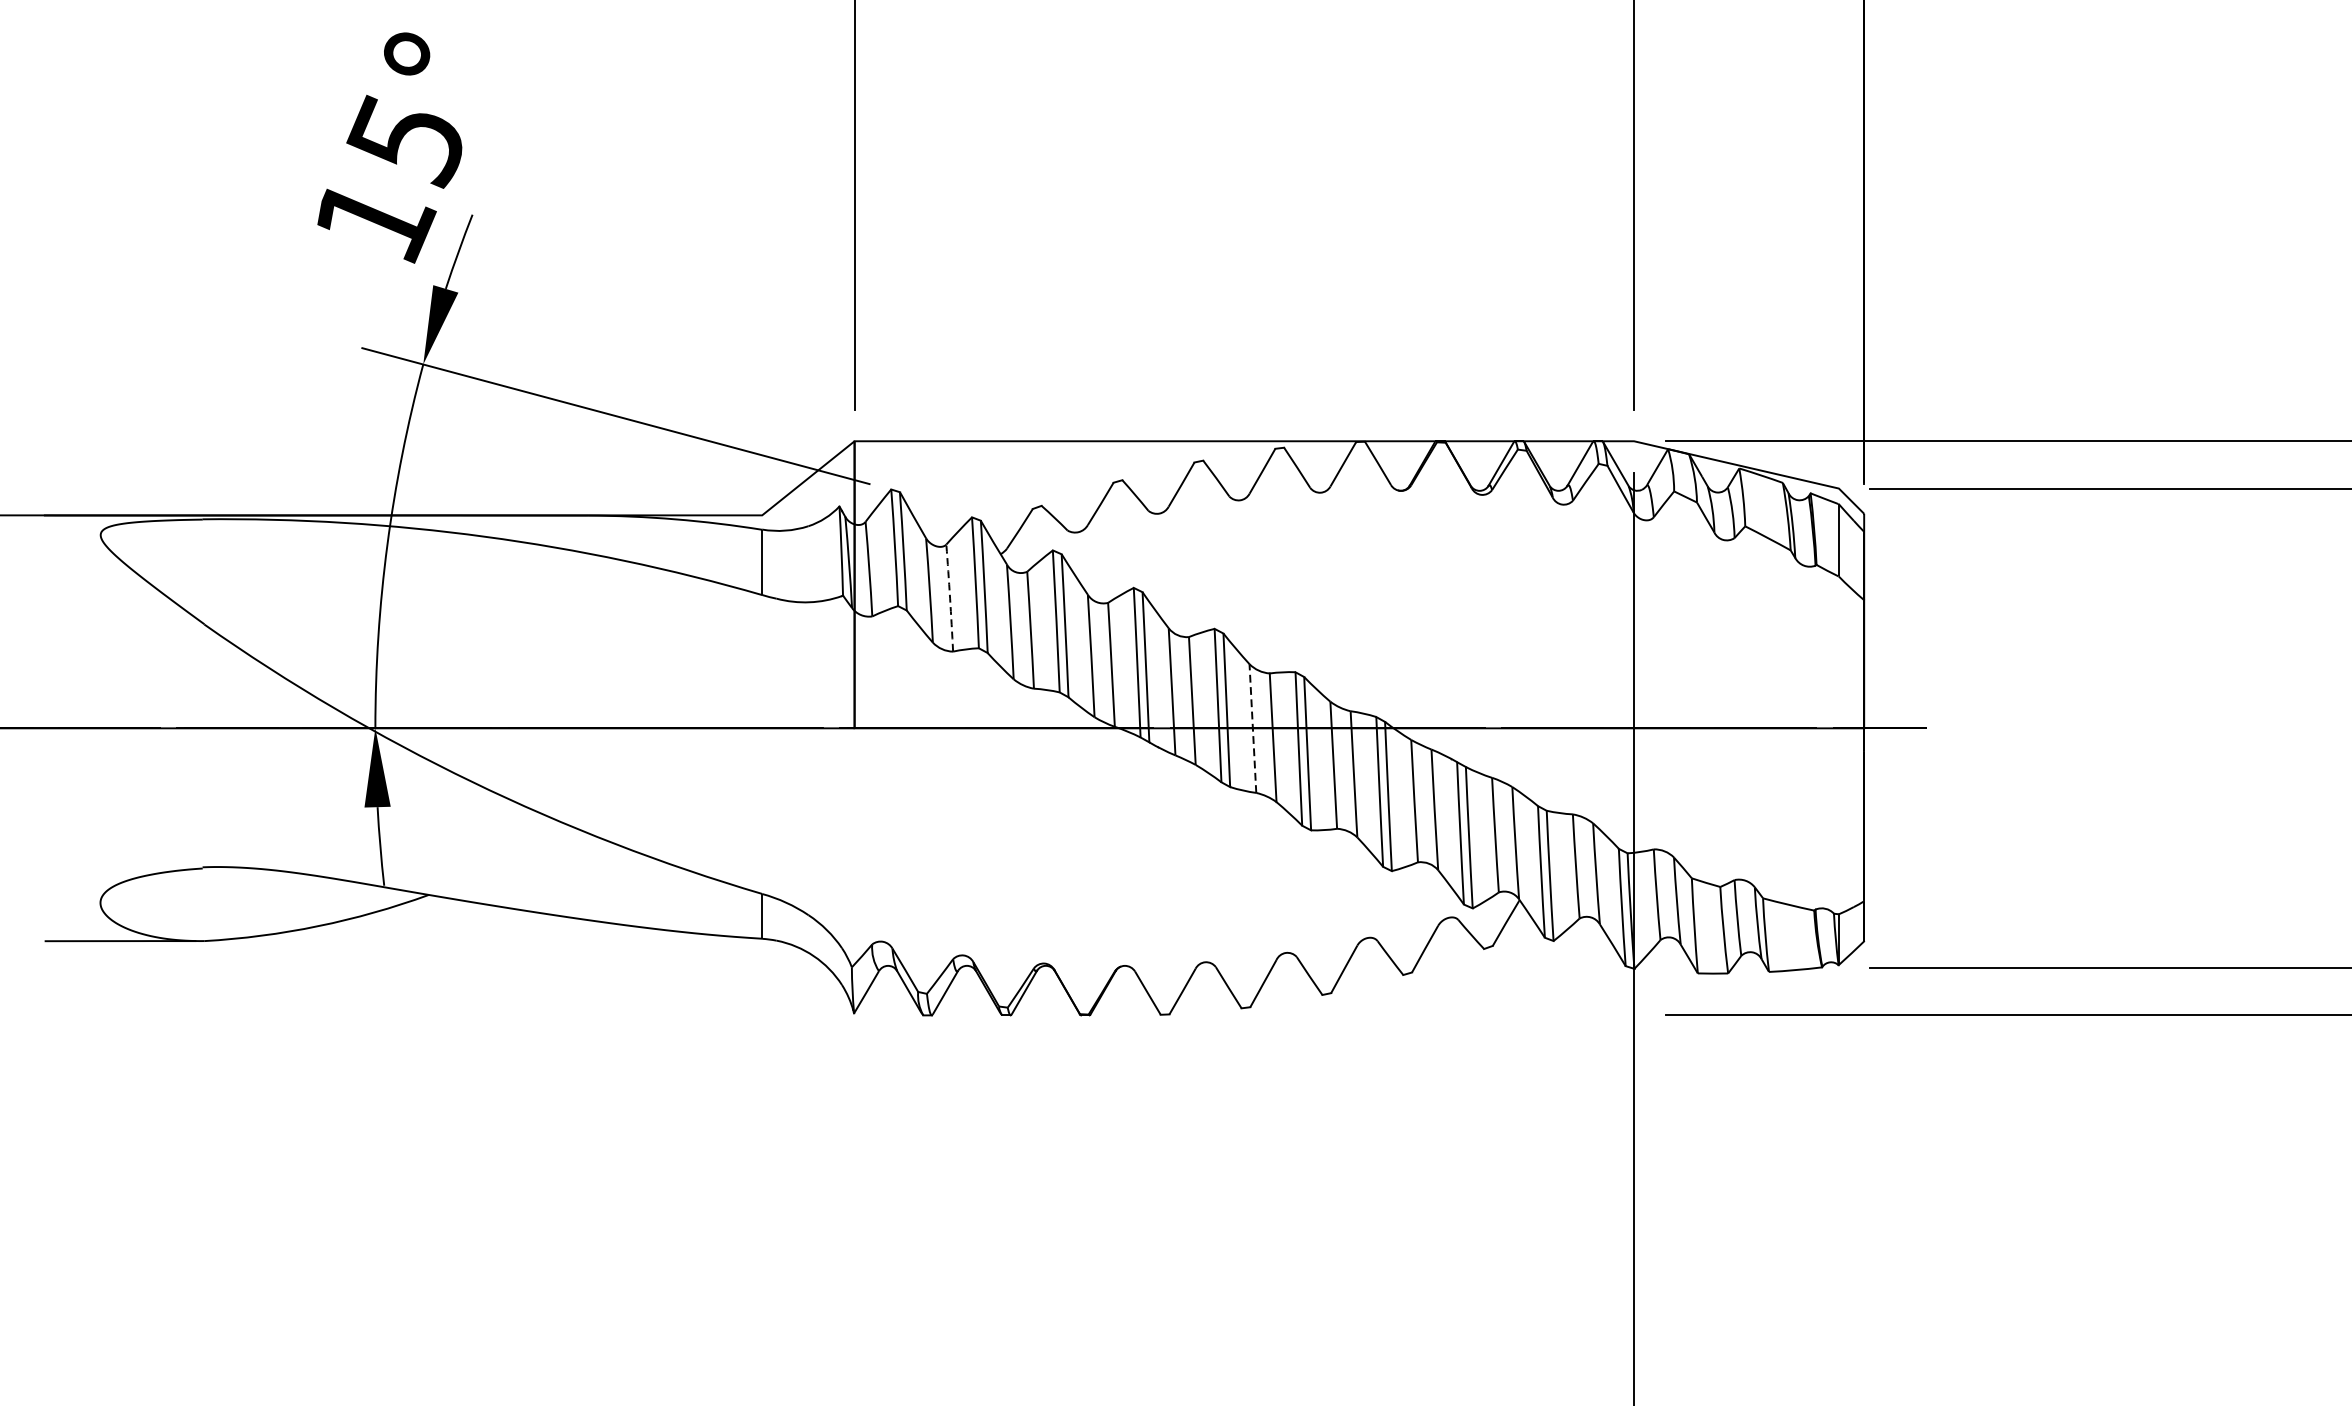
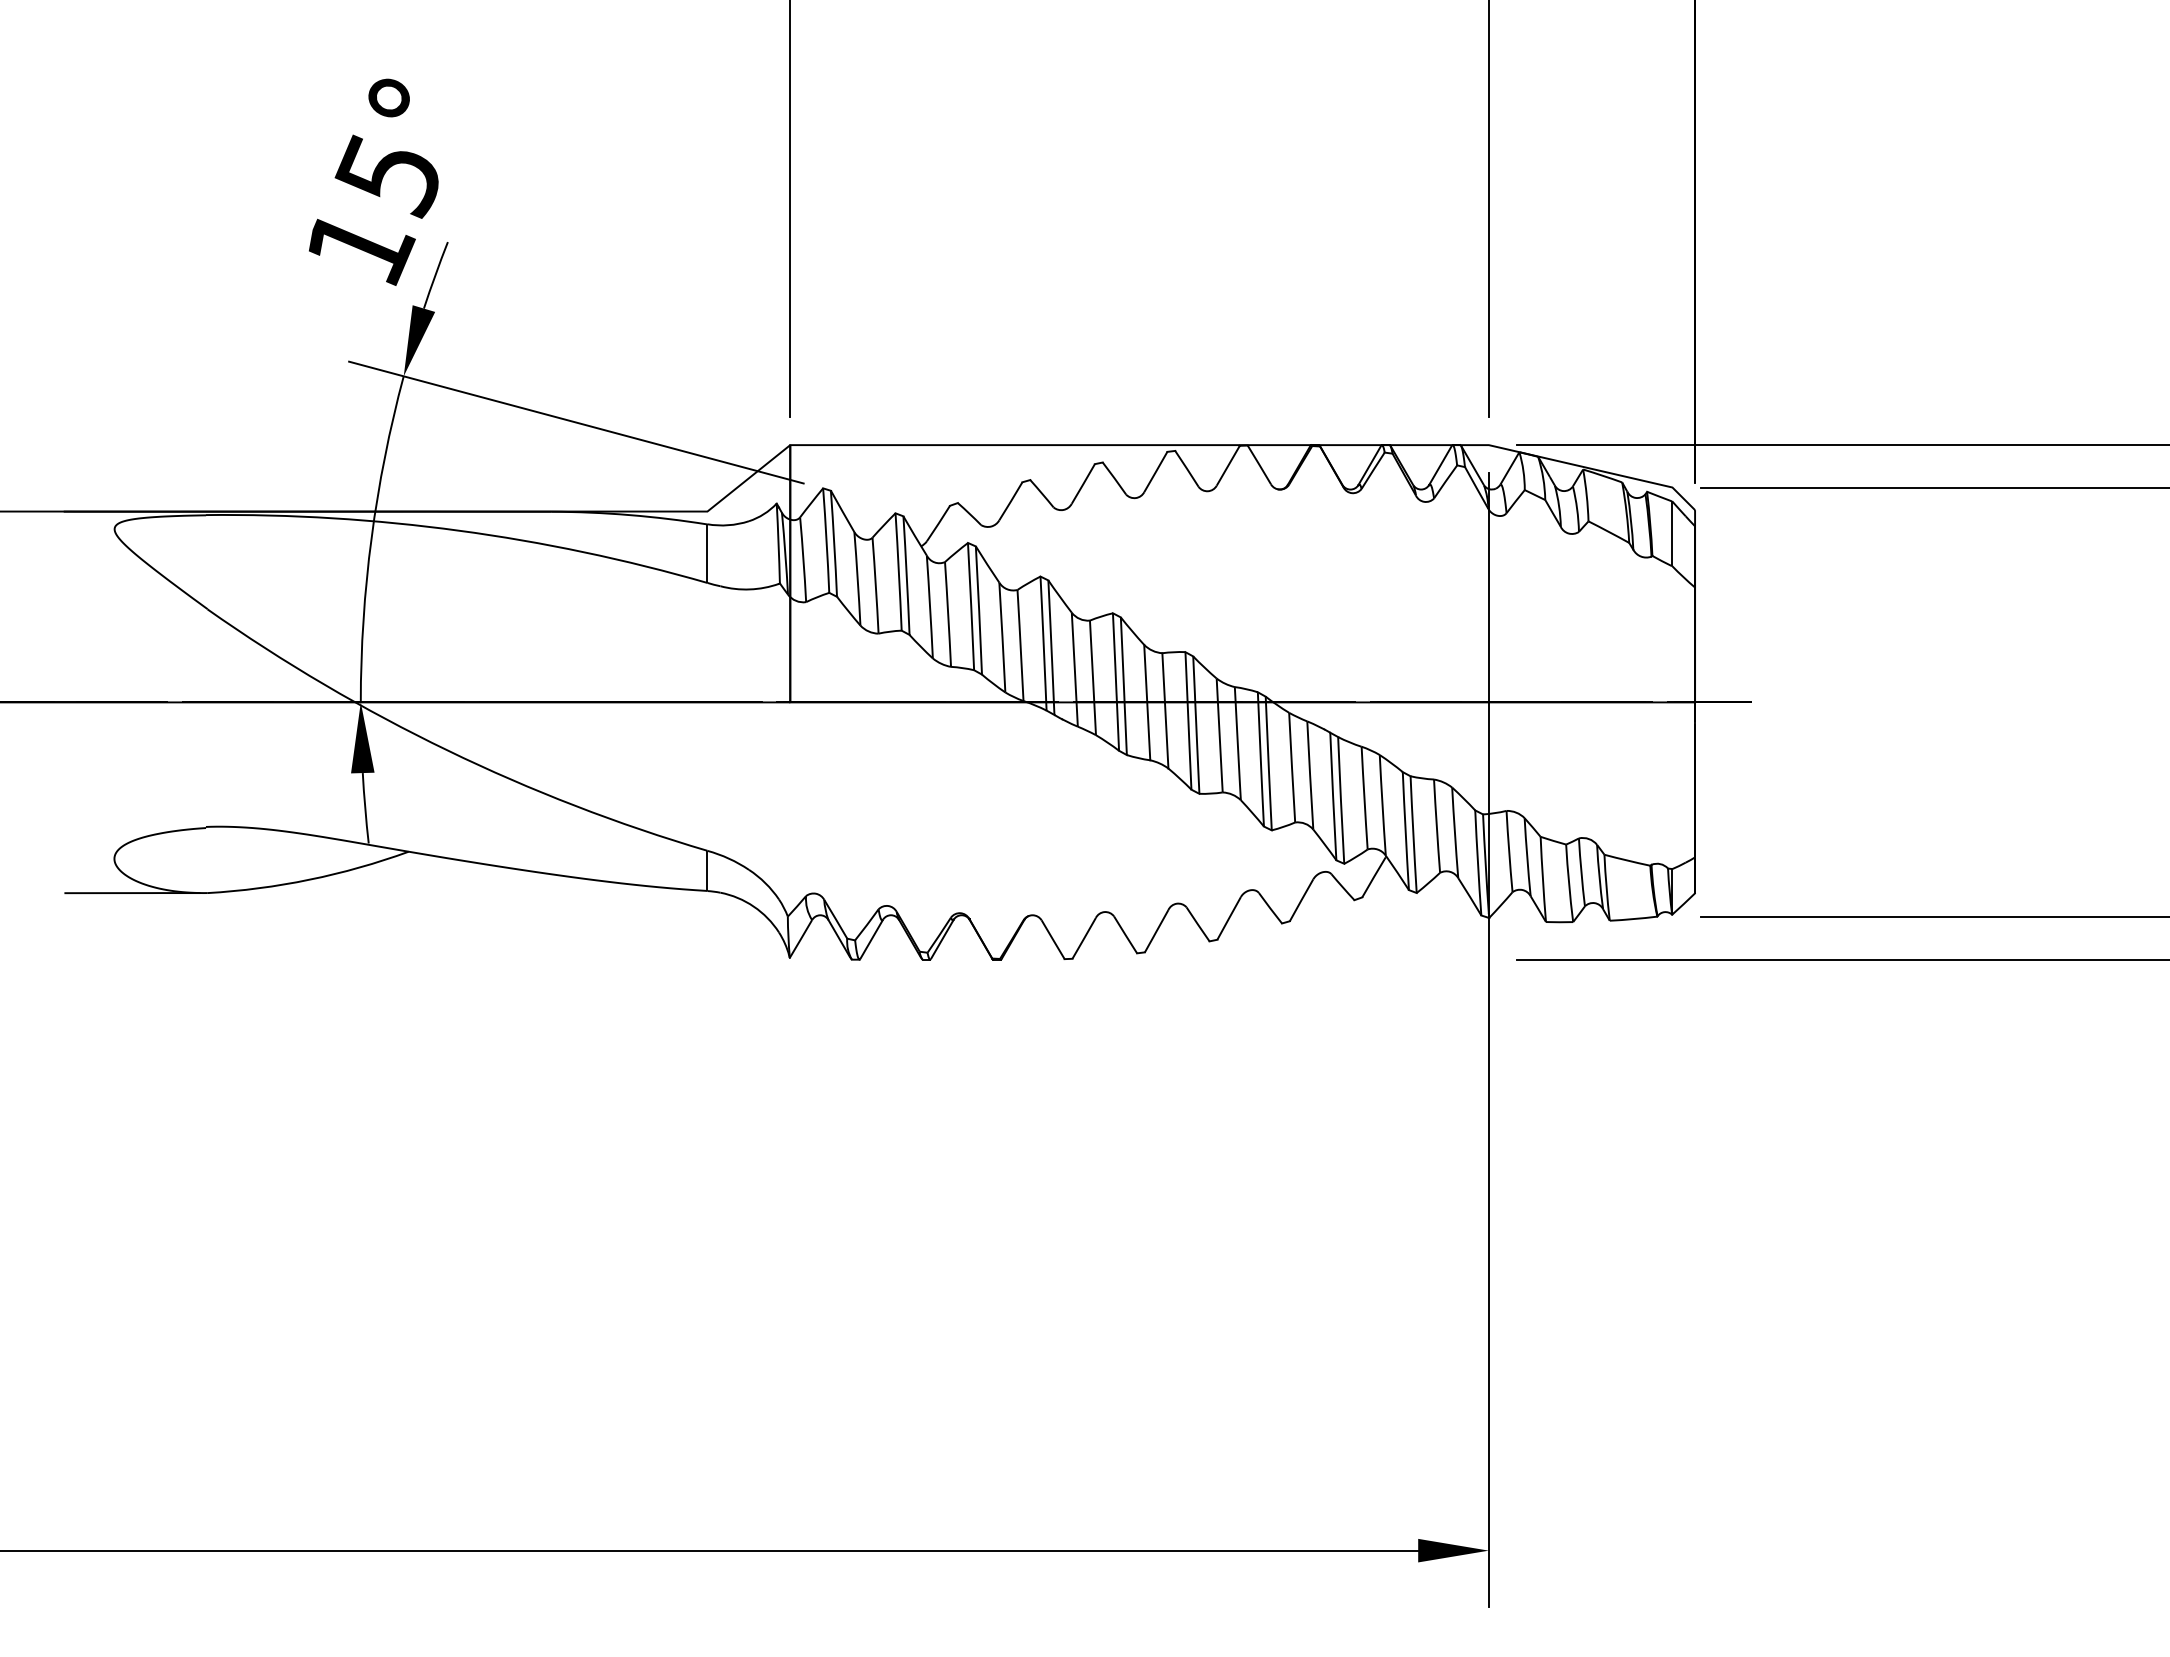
arc: (949, 597) -> (875, 585), dashed -> solid
line: (1253, 728) -> (1147, 702), dashed -> solid

